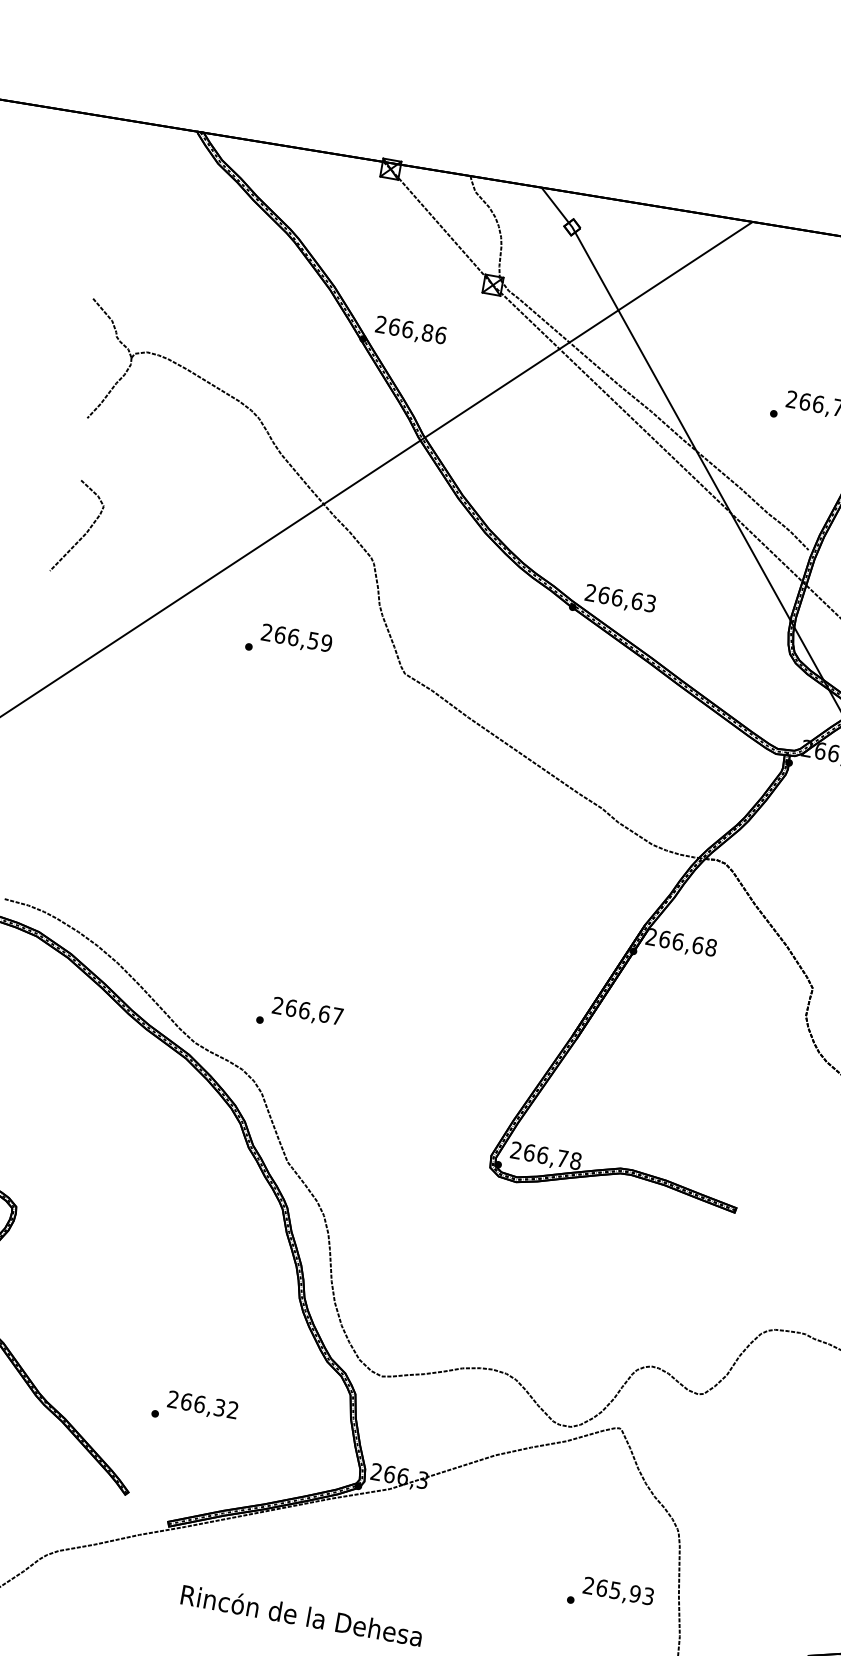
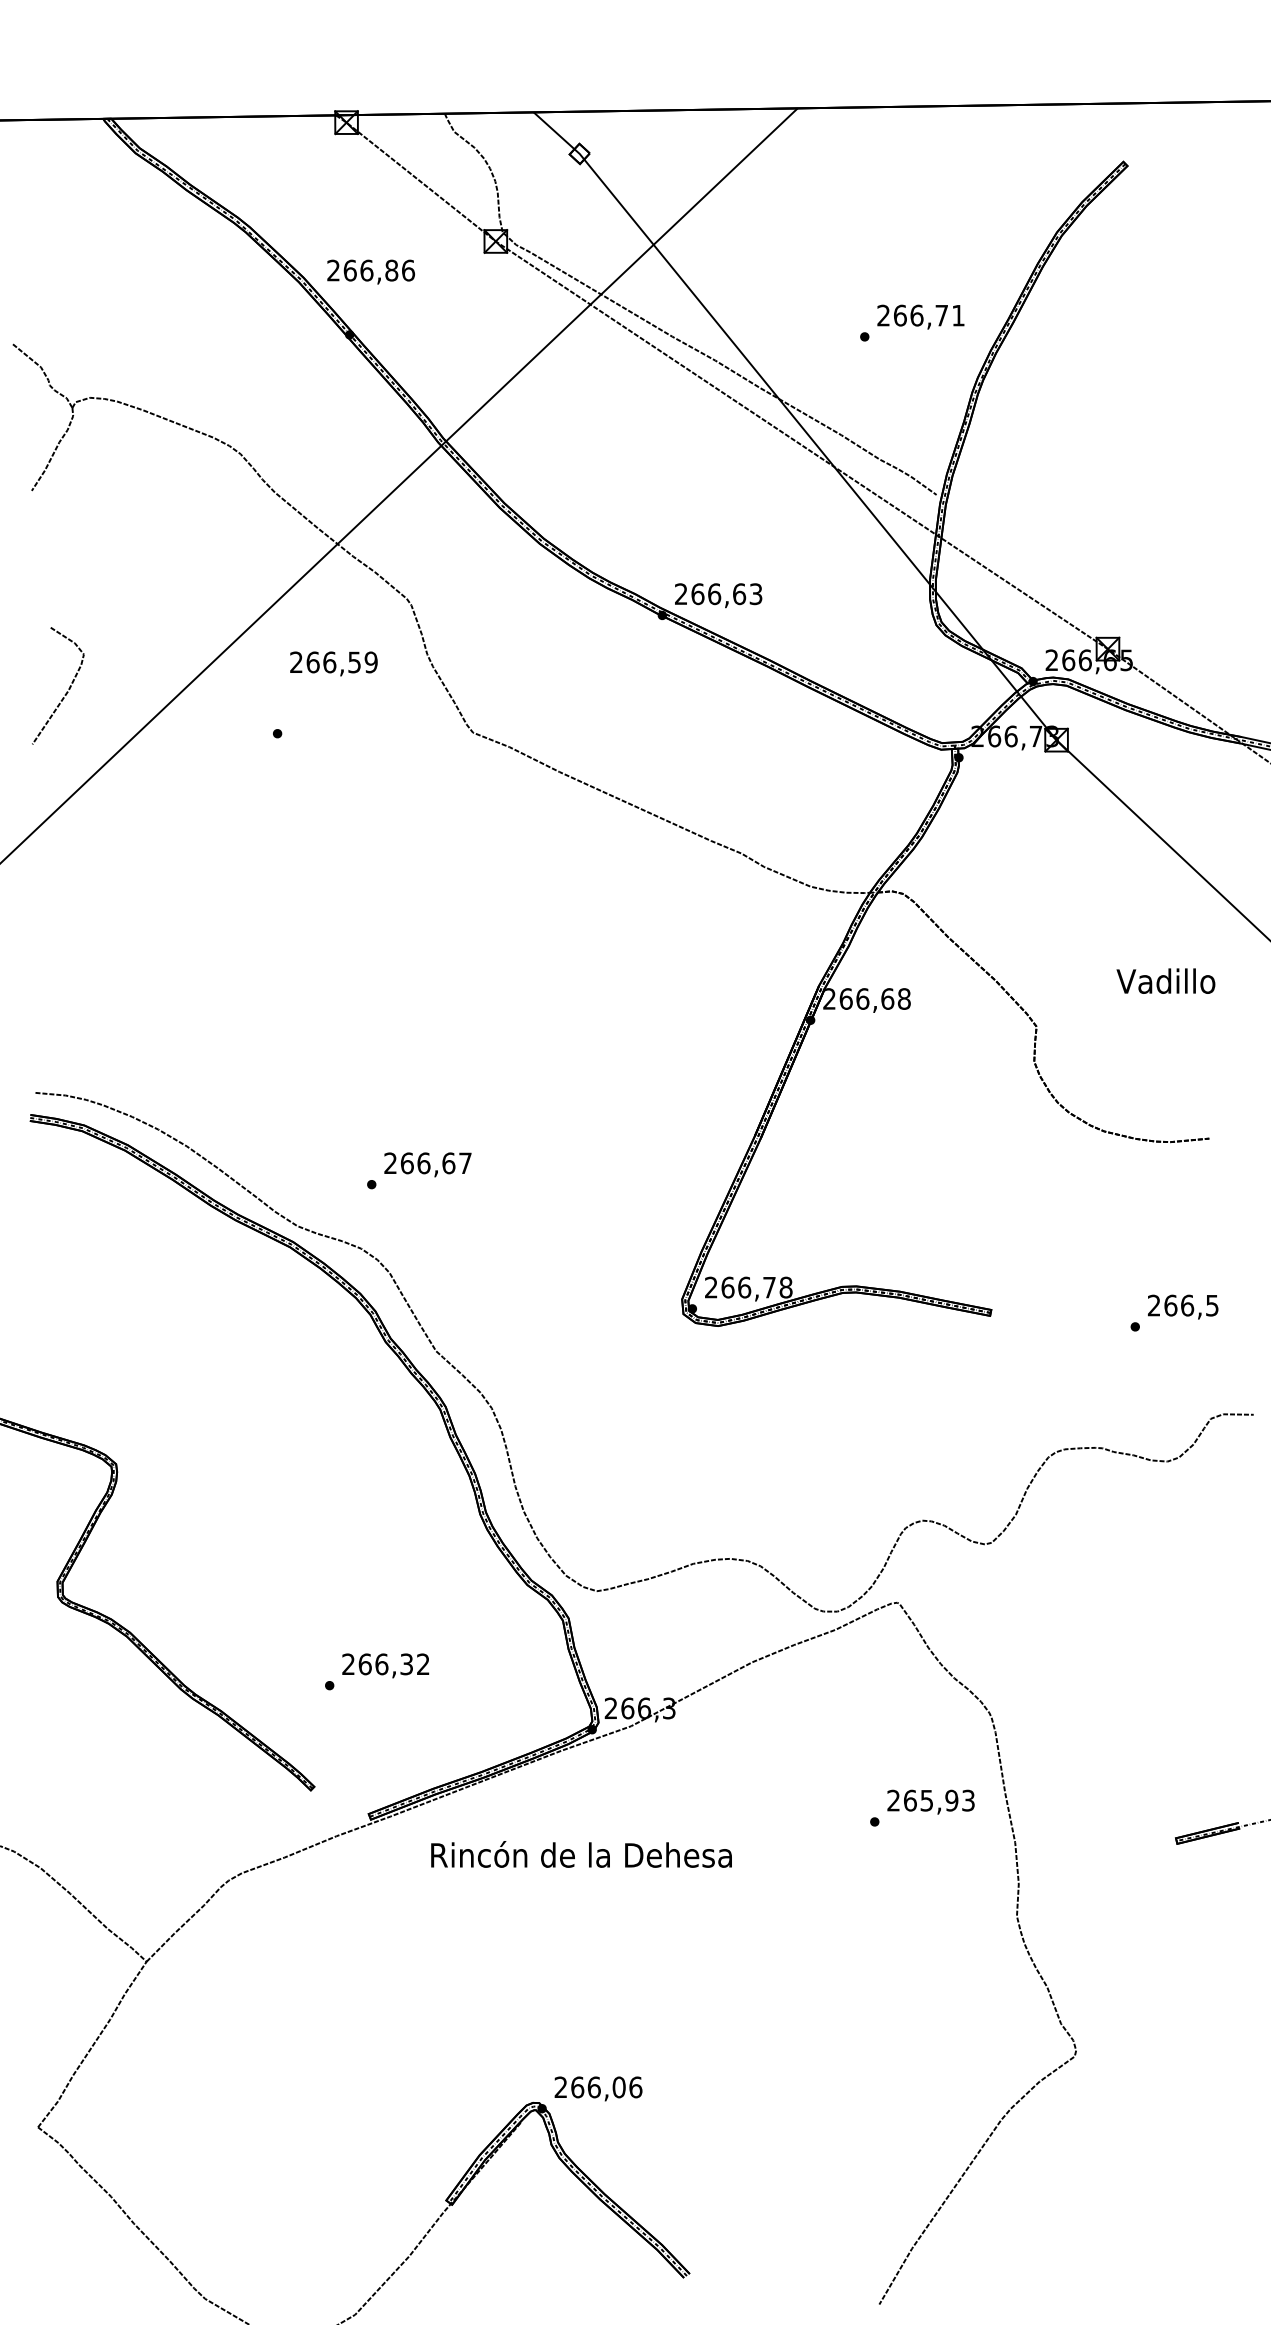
text: (410, 330) -> (370, 271), moved
curve: (84, 533) -> (66, 691), moved
text: (296, 638) -> (333, 663), moved
text: (301, 1615) -> (581, 1854), moved

